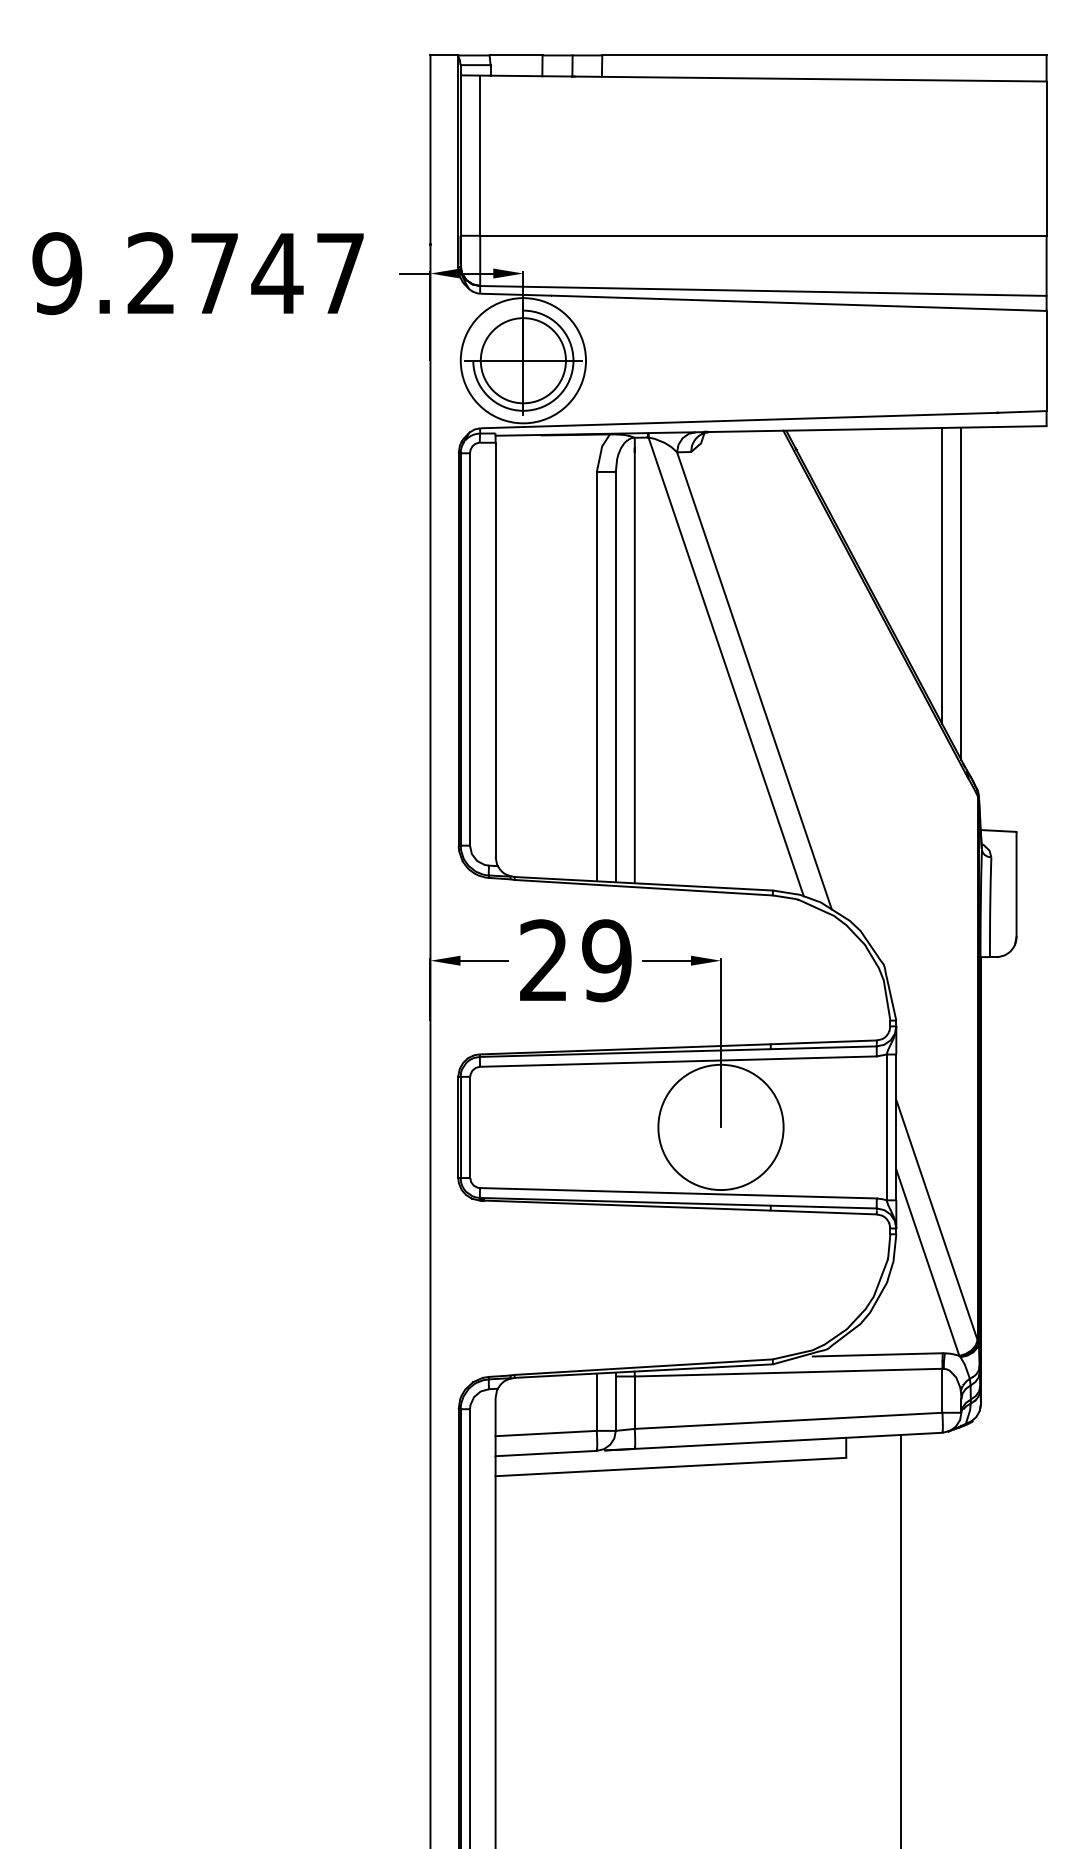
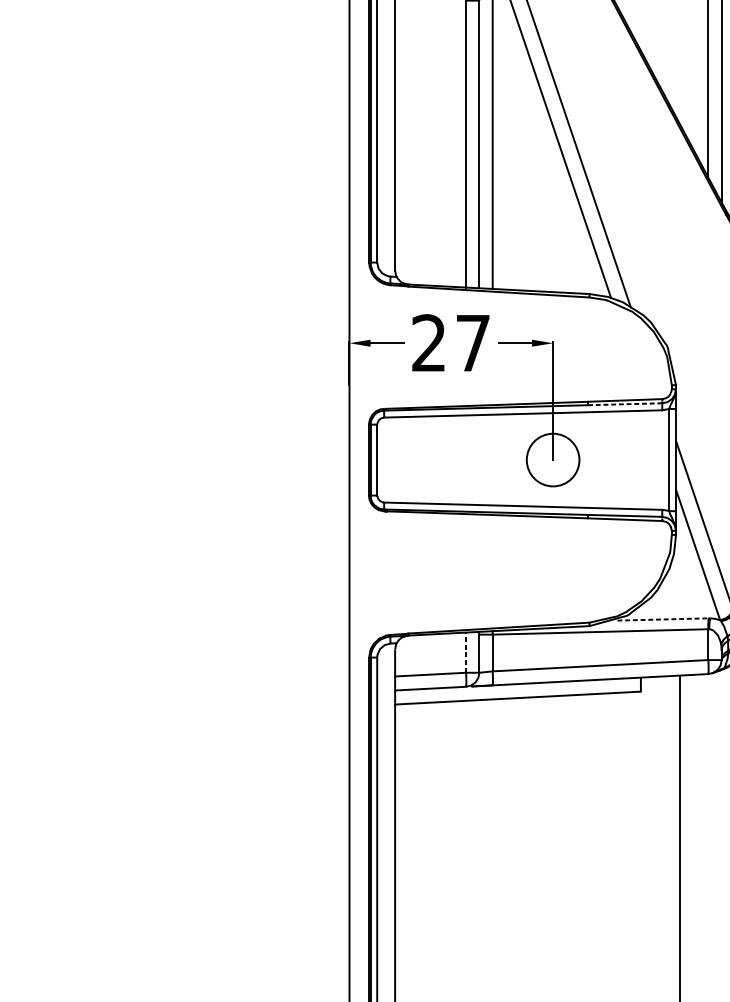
text: (606, 960) -> (472, 343), 29 -> 27
line: (823, 1047) -> (624, 404), solid -> dashed
circle: (720, 1127) -> (552, 460), size x0.6
line: (877, 1354) -> (662, 619), solid -> dashed
line: (596, 1402) -> (465, 652), solid -> dashed

